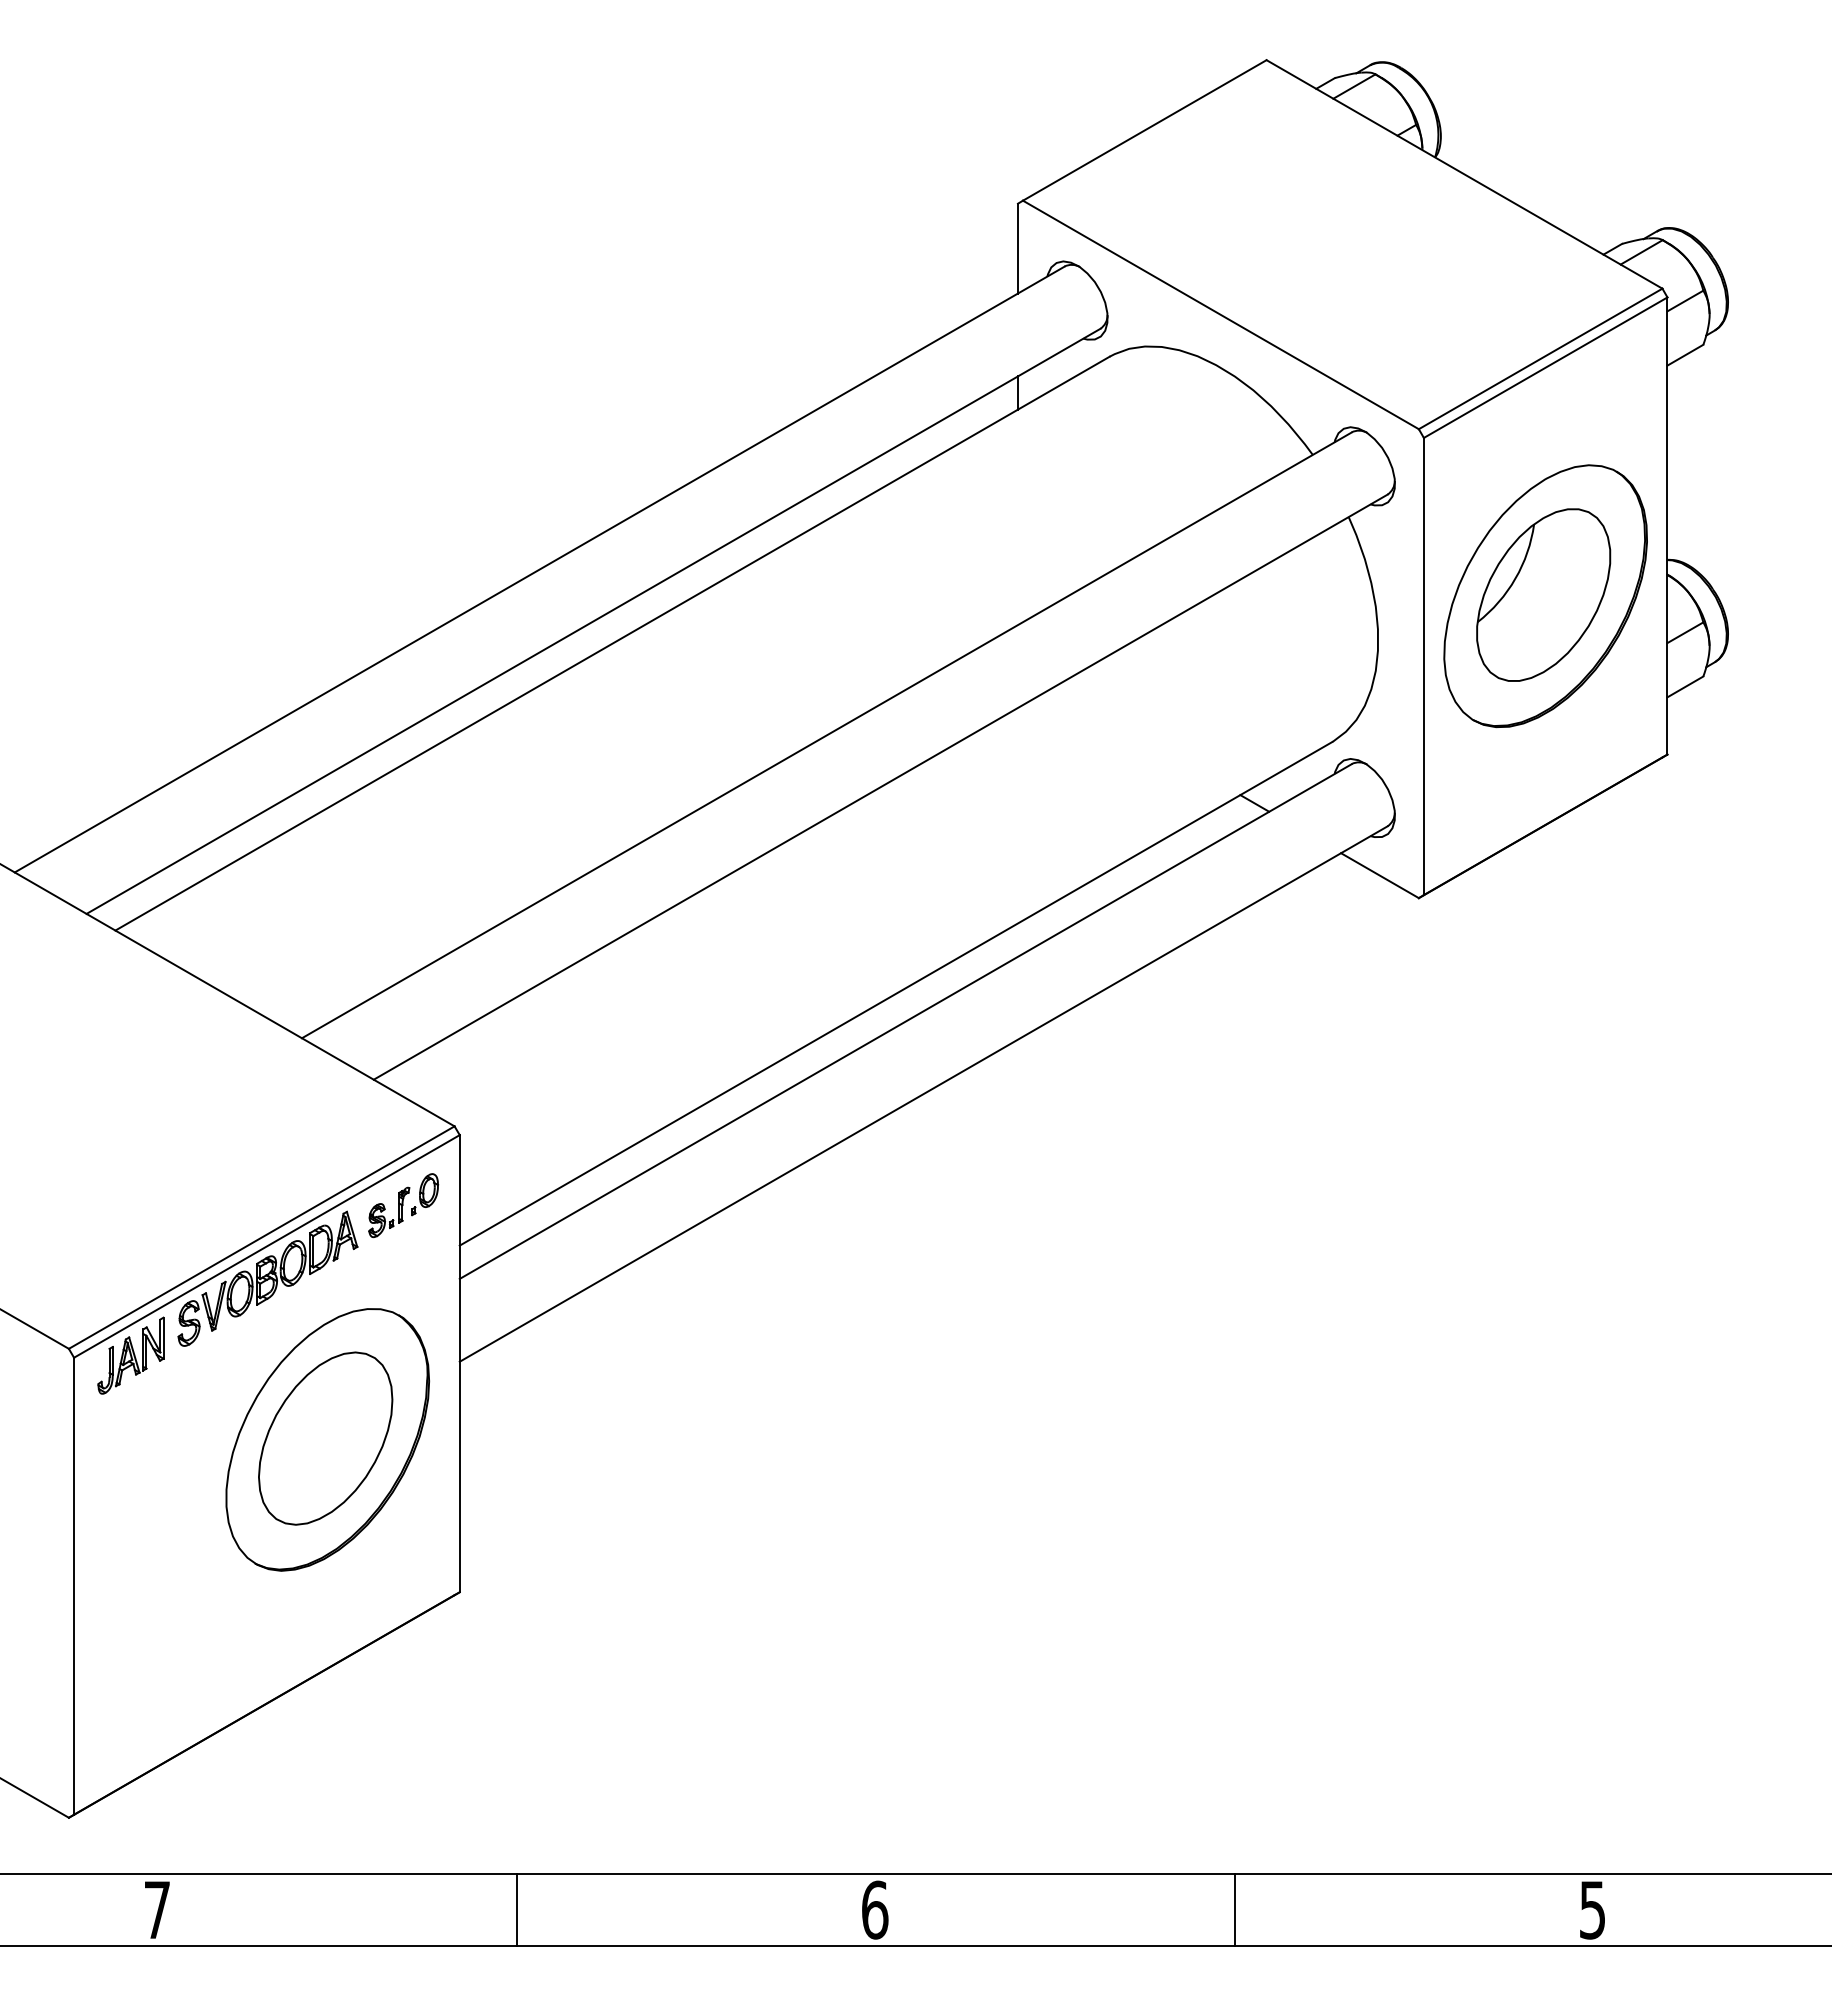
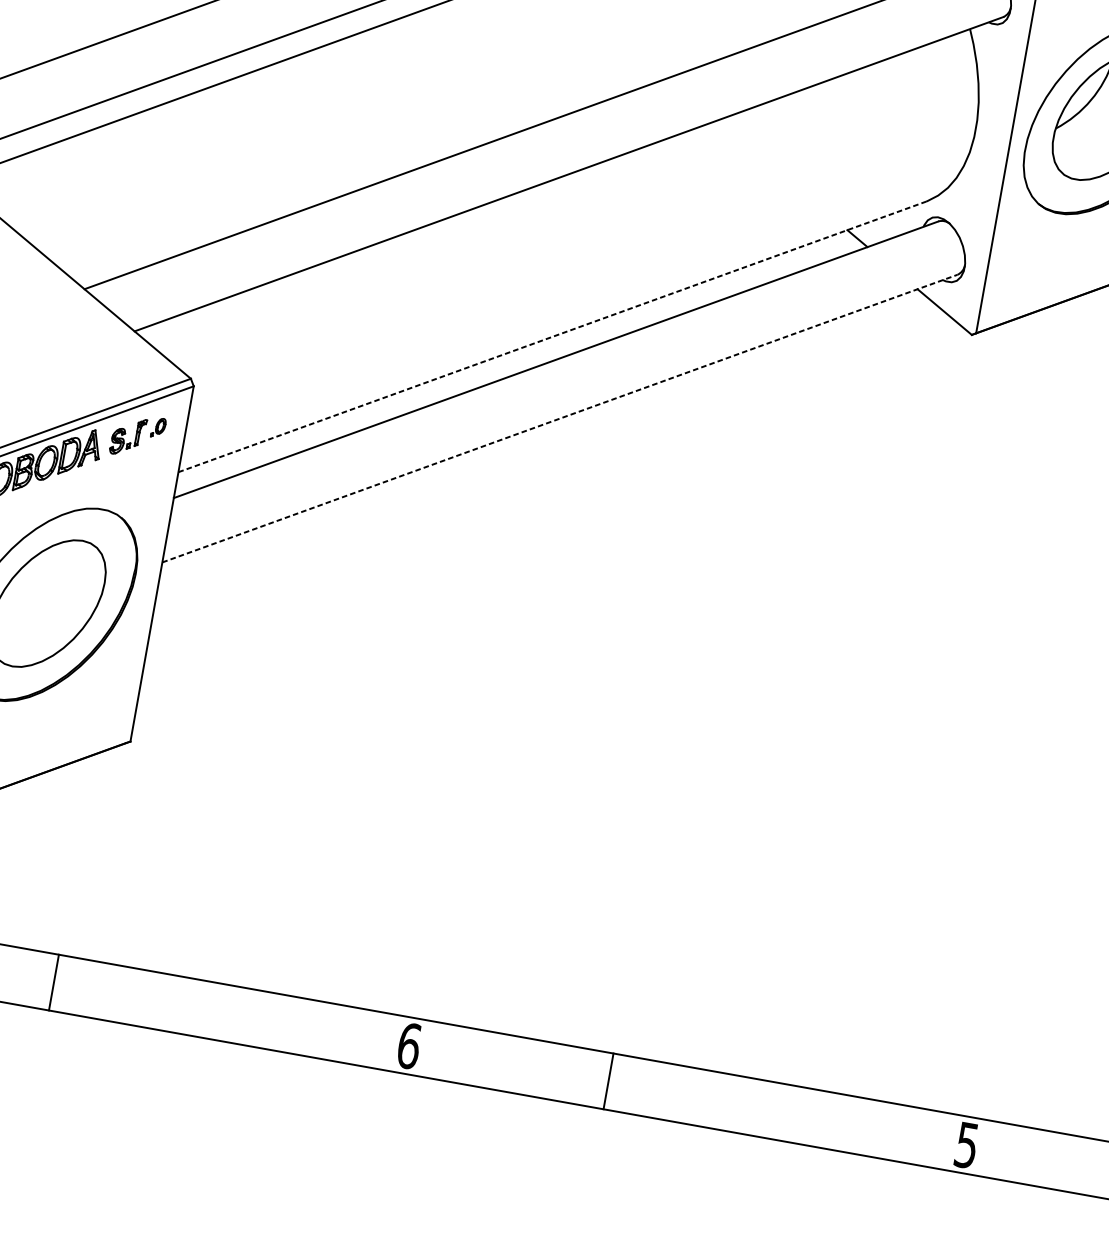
line: (895, 993) -> (551, 336), solid -> dashed
line: (923, 1094) -> (559, 418), solid -> dashed
part: (425, 1194) -> (158, 427), size x0.6
line: (516, 1909) -> (53, 982), moved
line: (1234, 1909) -> (608, 1081), moved

